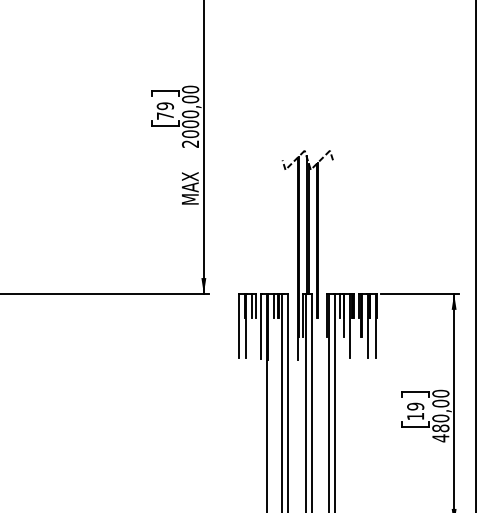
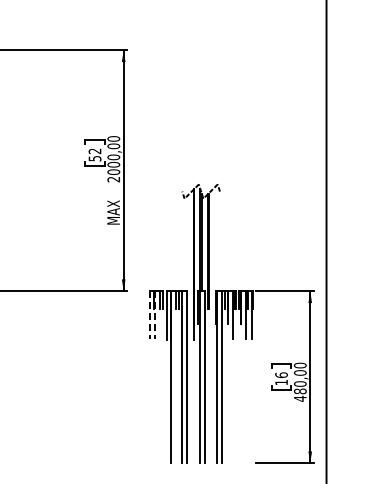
text: (164, 110) -> (94, 154), 79 -> 52
line: (238, 326) -> (149, 315), solid -> dashed
line: (246, 326) -> (155, 315), solid -> dashed
text: (415, 407) -> (281, 375), 19 -> 16

